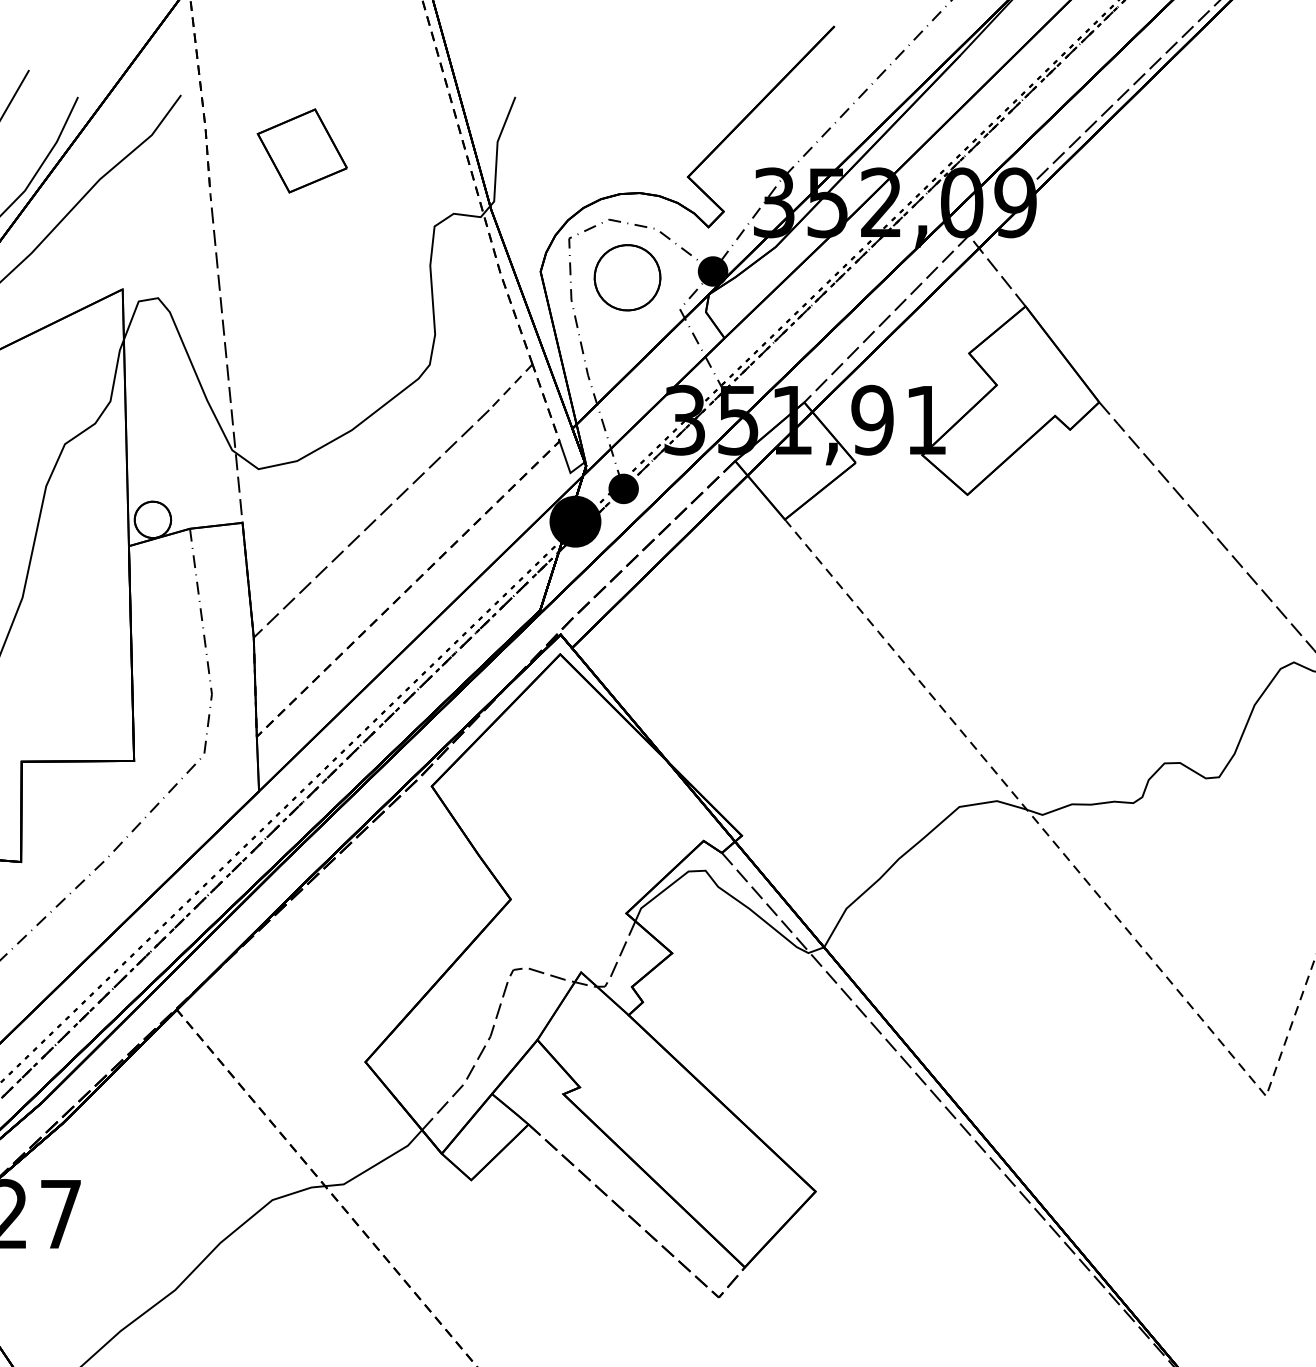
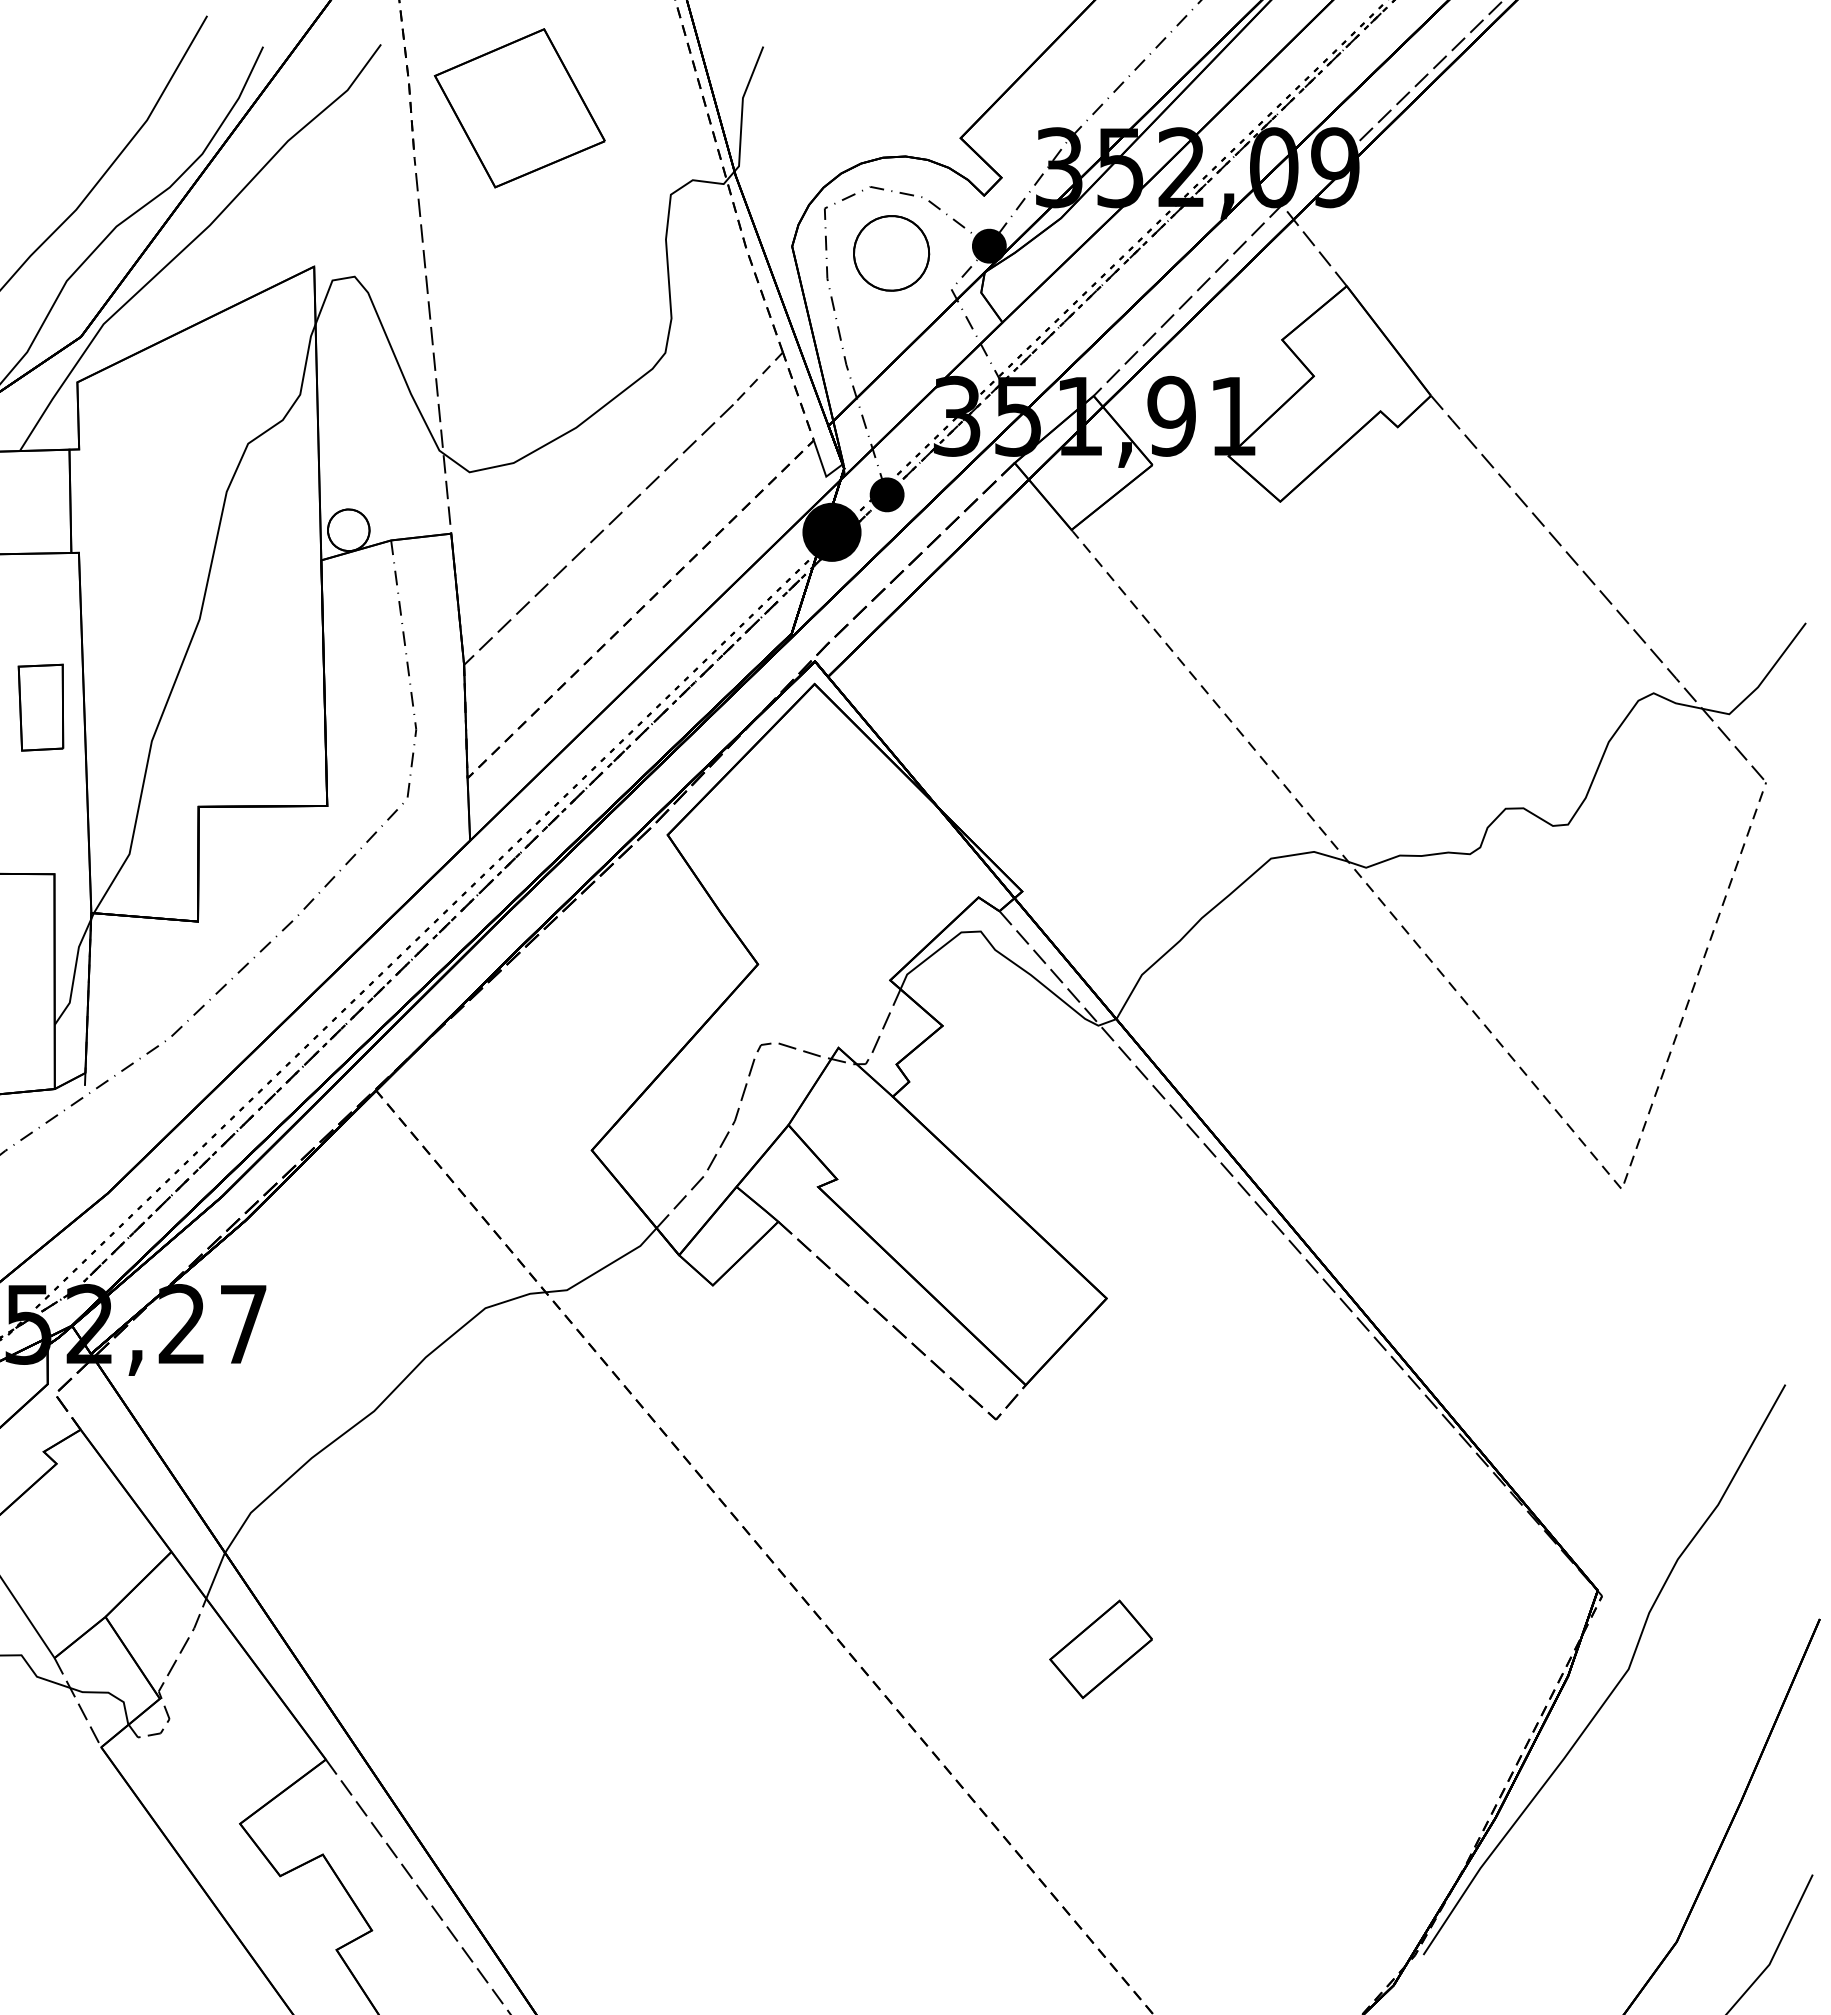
part: (302, 151) -> (519, 108), size x1.67

